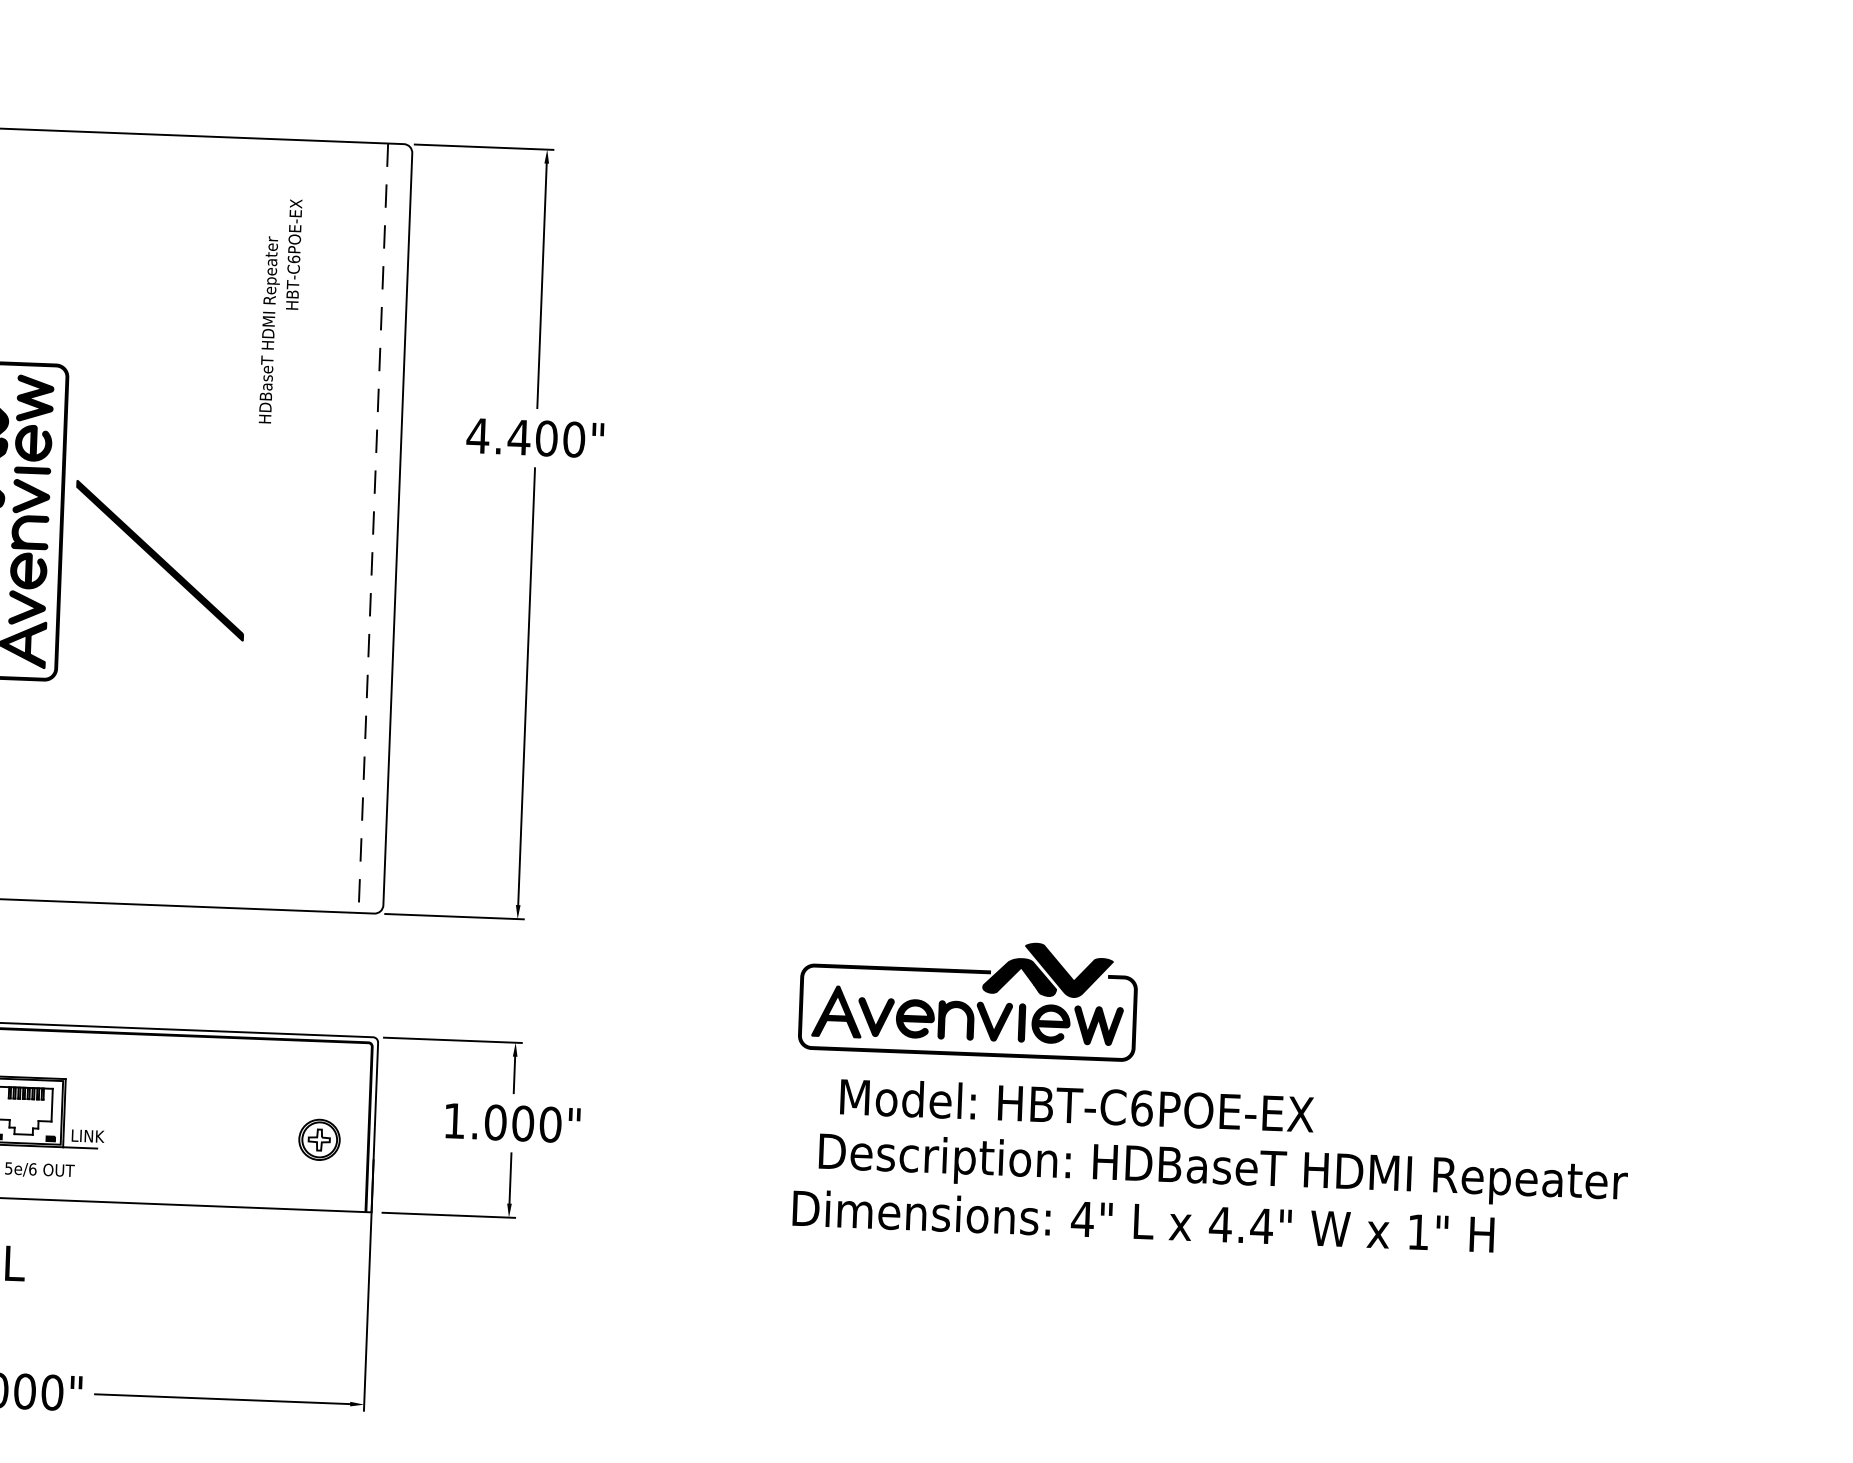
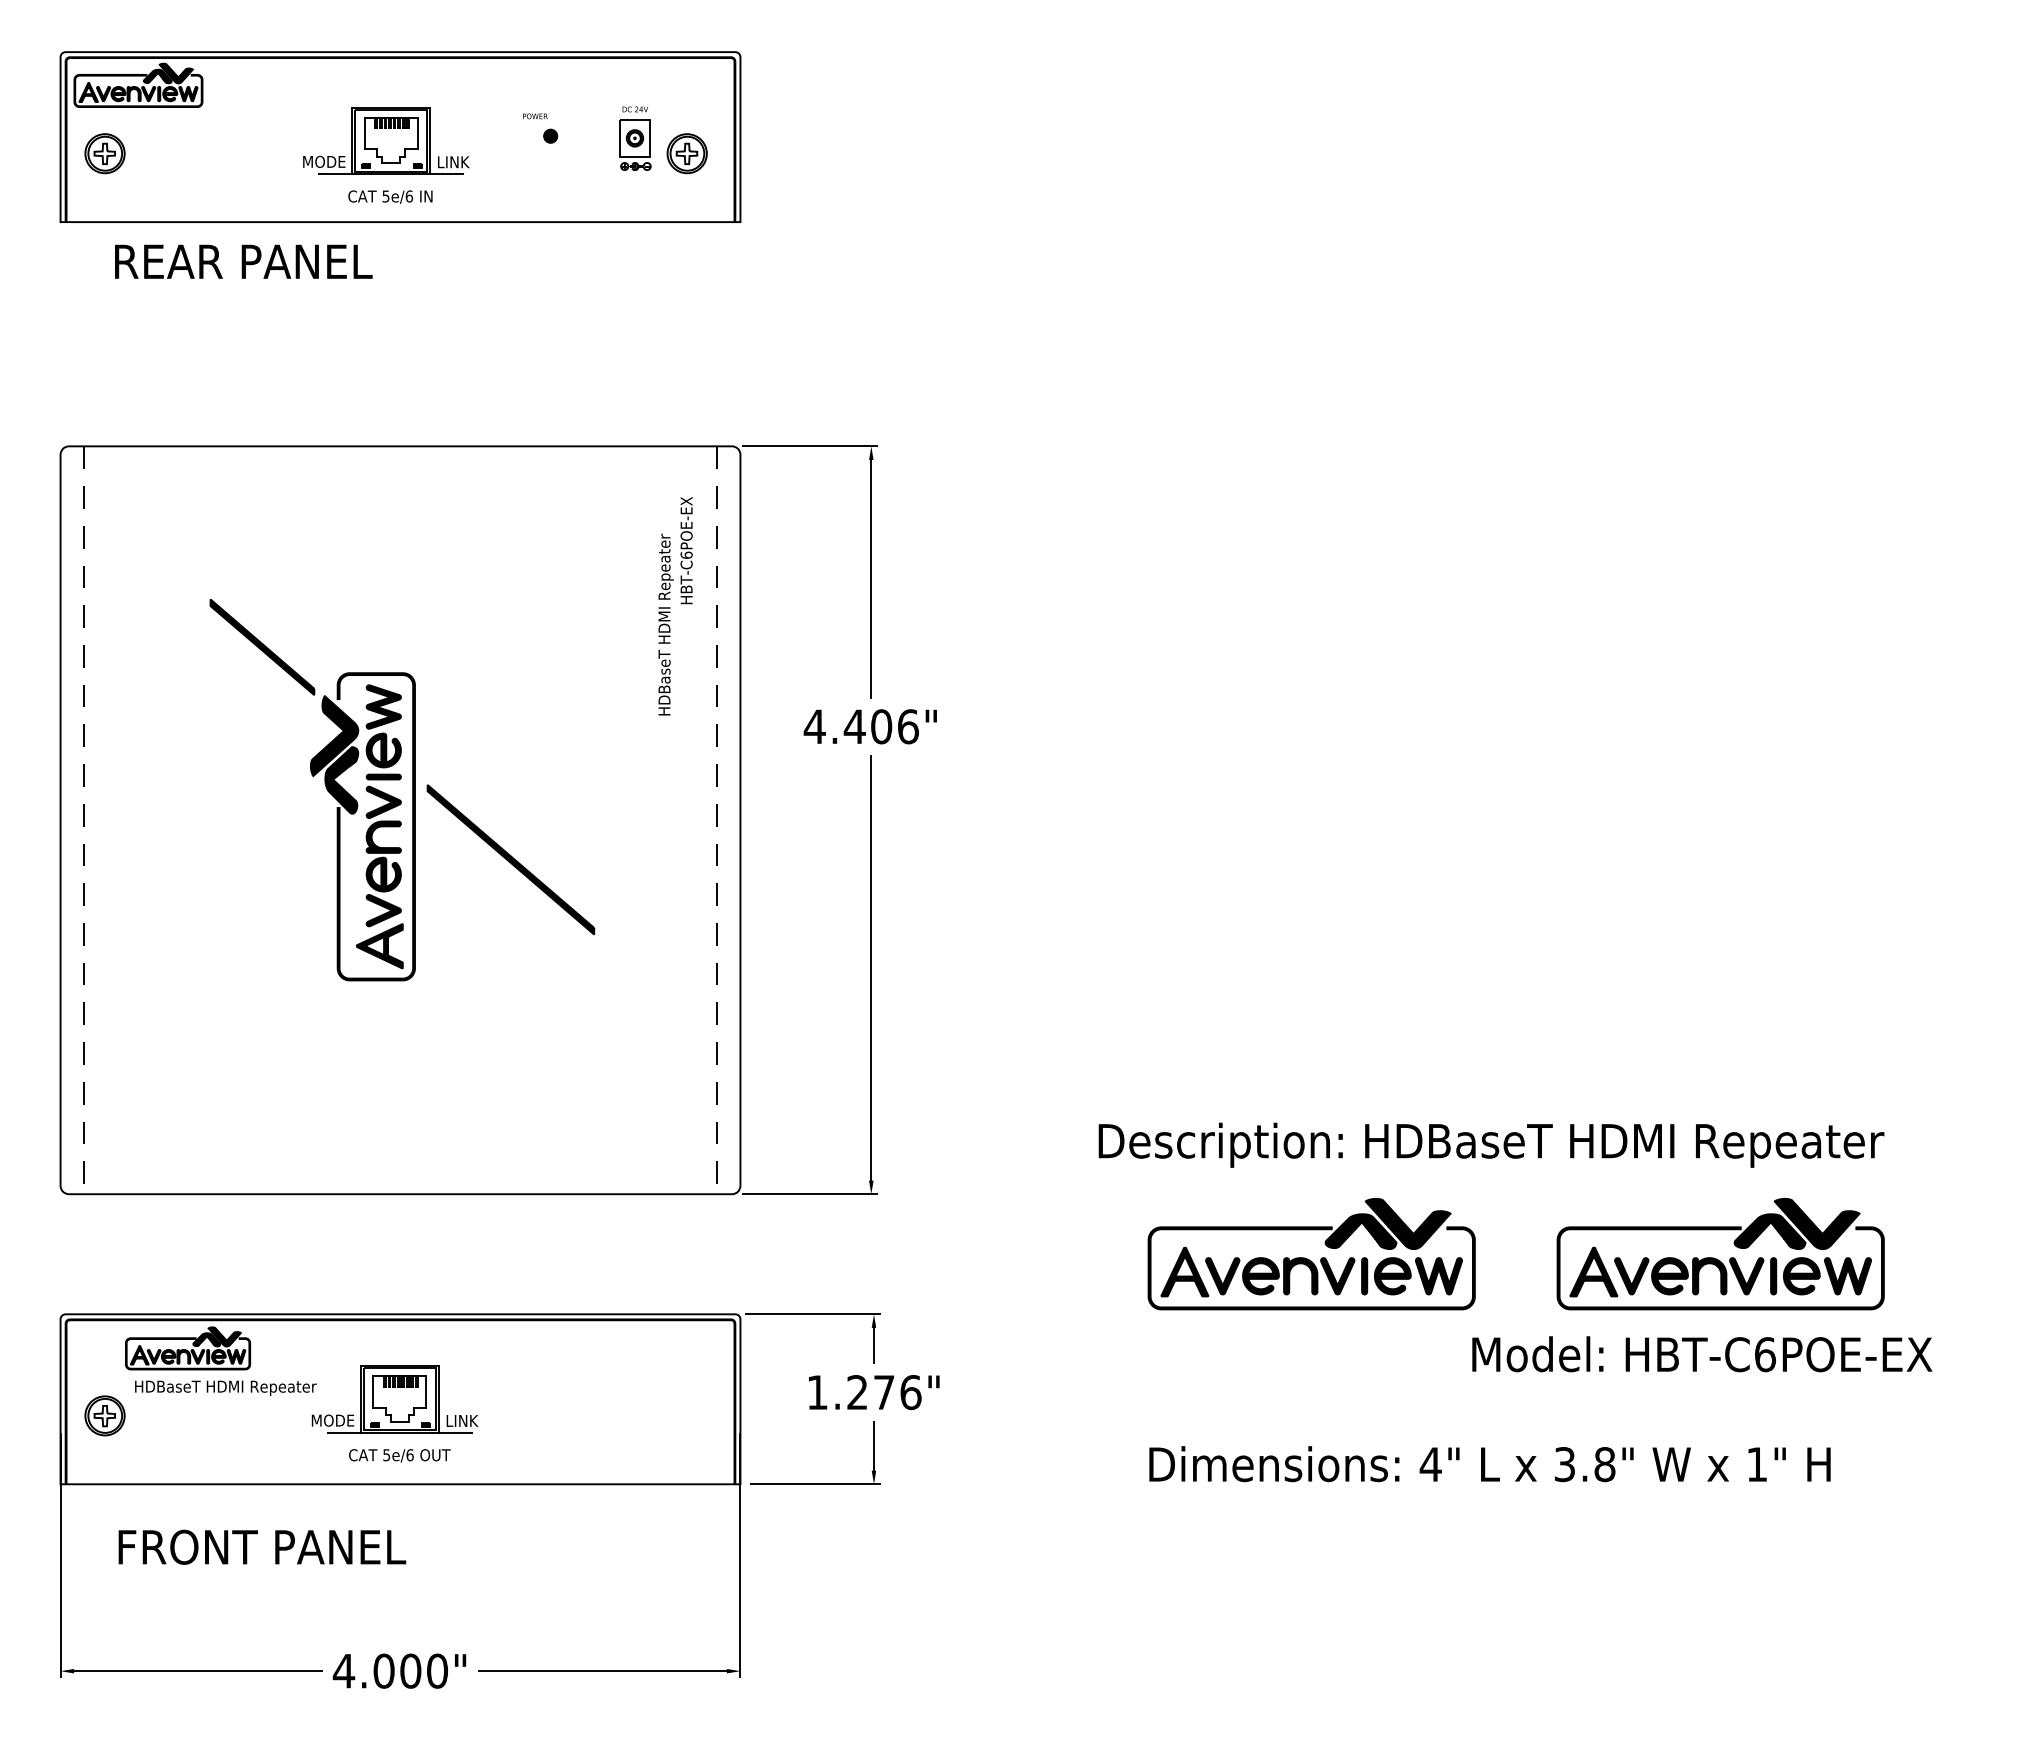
text: (280, 311) -> (675, 606), moved
text: (573, 439) -> (907, 726), 4.400" -> 4.406"
part: (1388, 1014) -> (1720, 1254), added
text: (1077, 1105) -> (1702, 1354), moved
text: (523, 1123) -> (884, 1392), 1.000" -> 1.276"
part: (318, 1139) -> (686, 1415), removed
text: (1223, 1170) -> (1491, 1144), moved
text: (1240, 1225) -> (1584, 1464), 4.4" -> 3.8"

